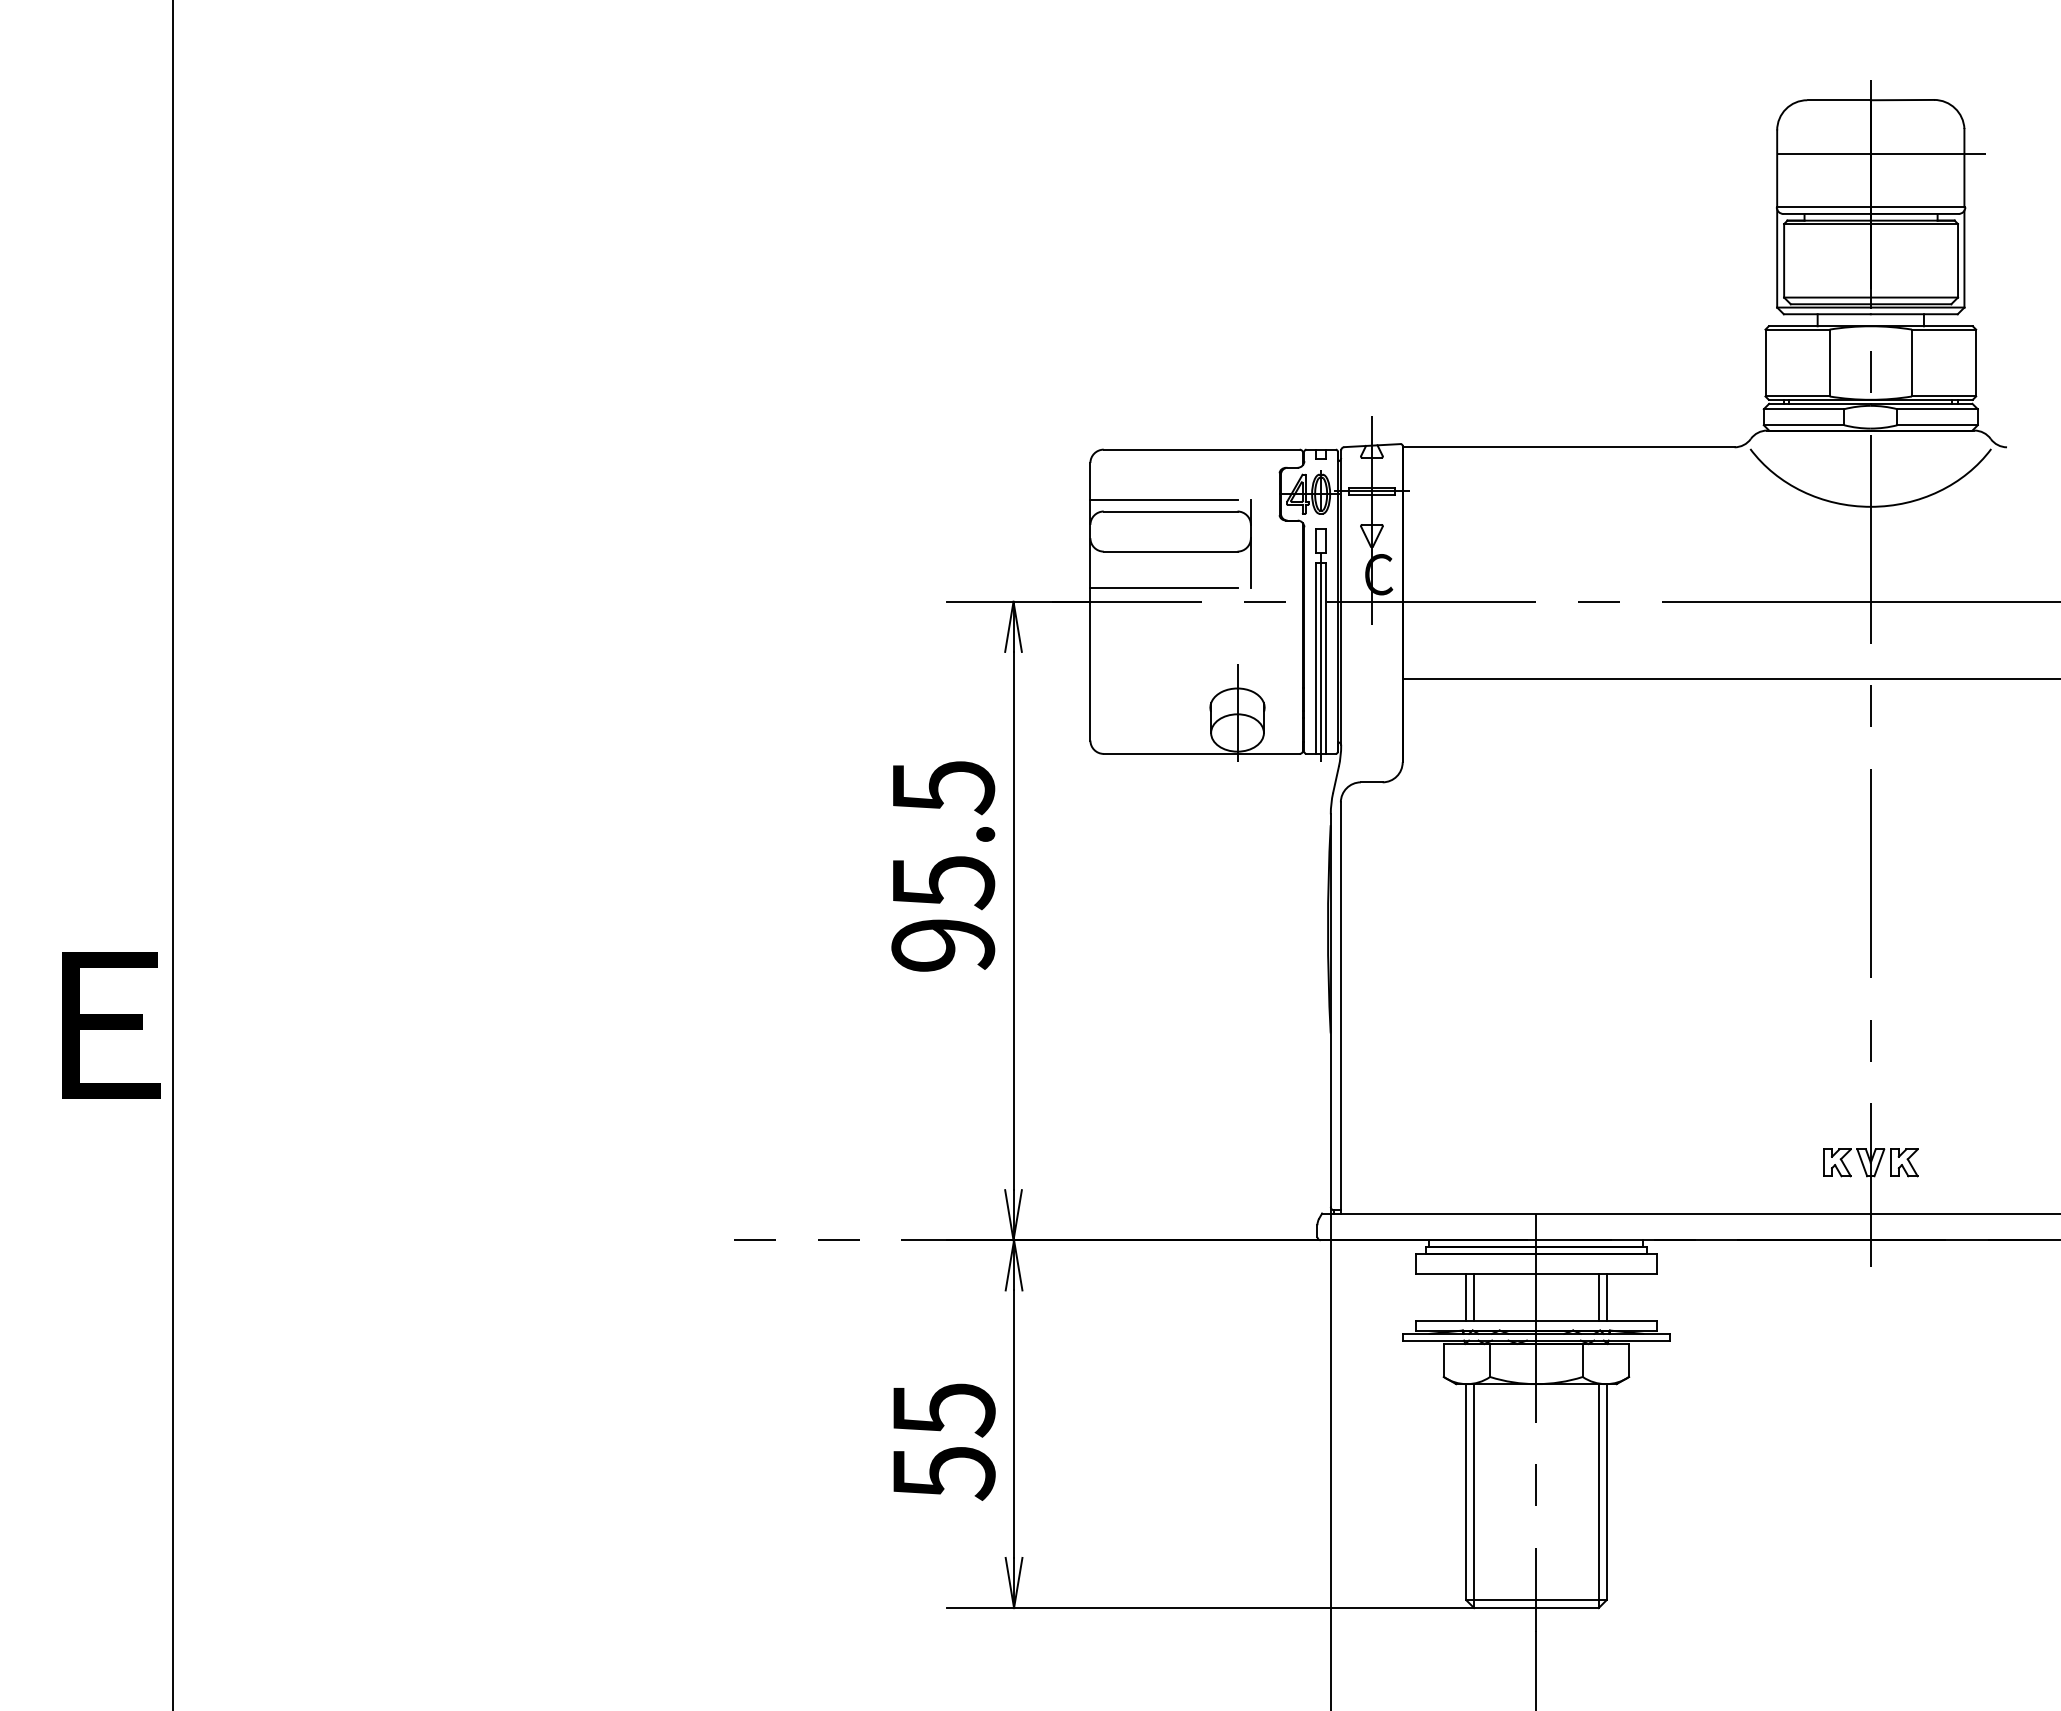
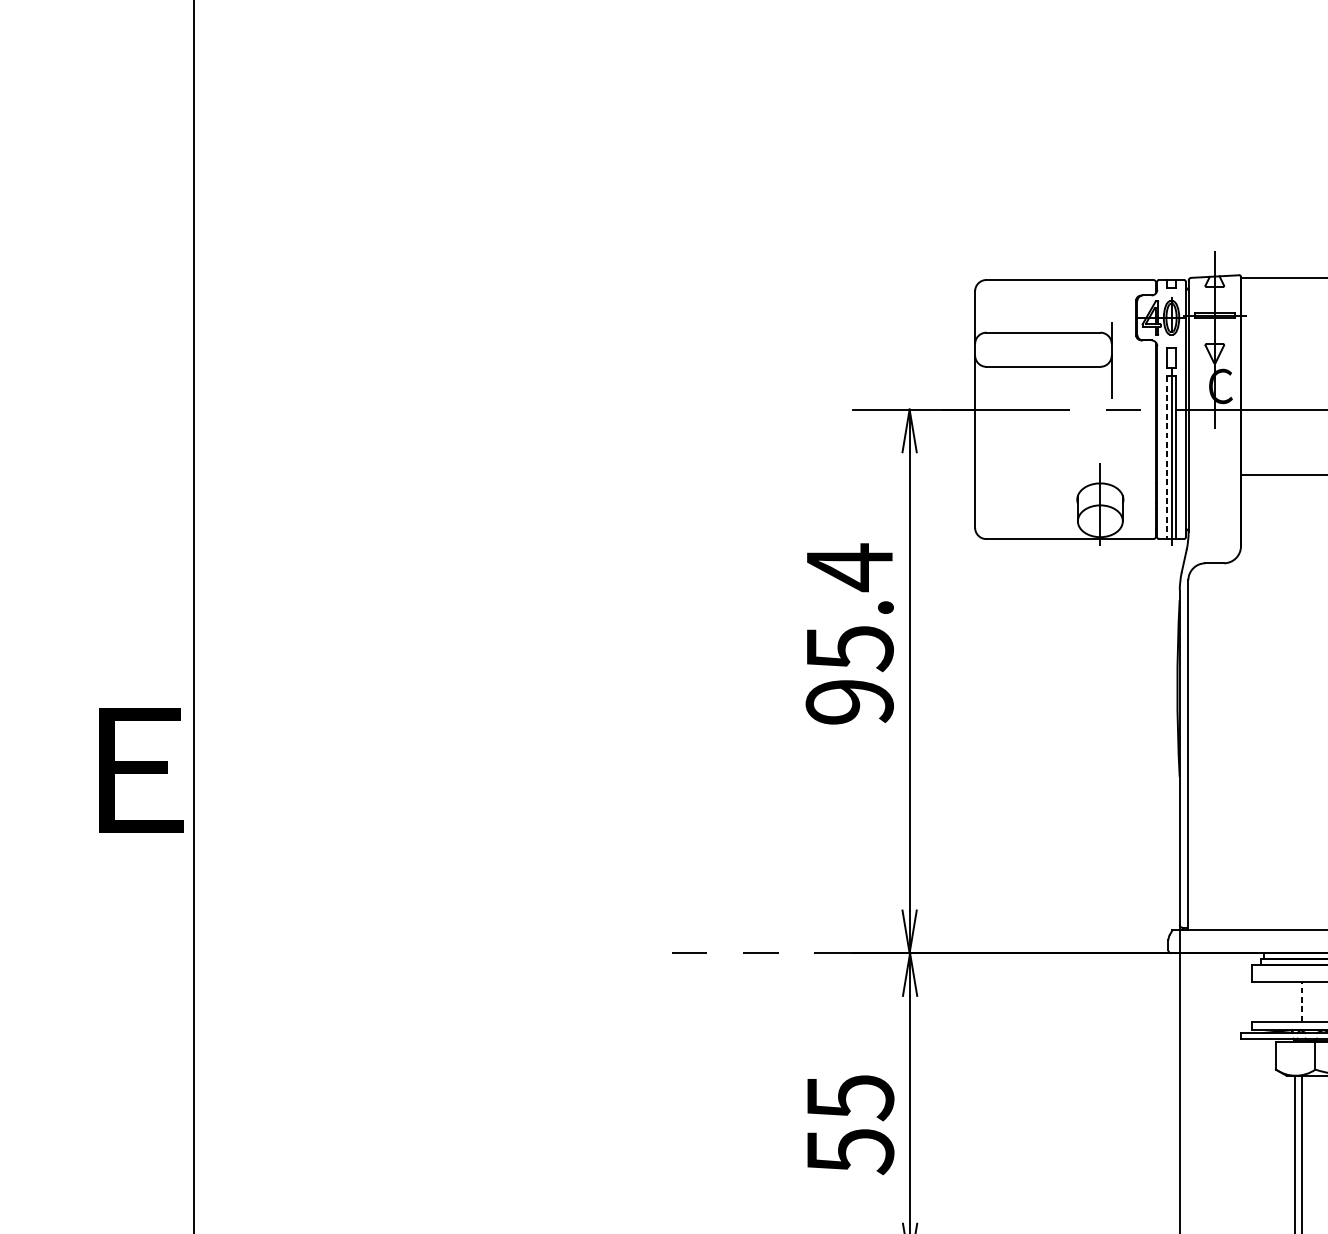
line: (1164, 500) -> (1038, 323), removed
line: (1164, 588) -> (1038, 398), removed
line: (1316, 658) -> (1167, 457), solid -> dashed
text: (944, 787) -> (850, 567), 95.5 -> 95.4
line: (1466, 1296) -> (1295, 1001), removed
line: (1474, 1296) -> (1302, 1001), solid -> dashed

